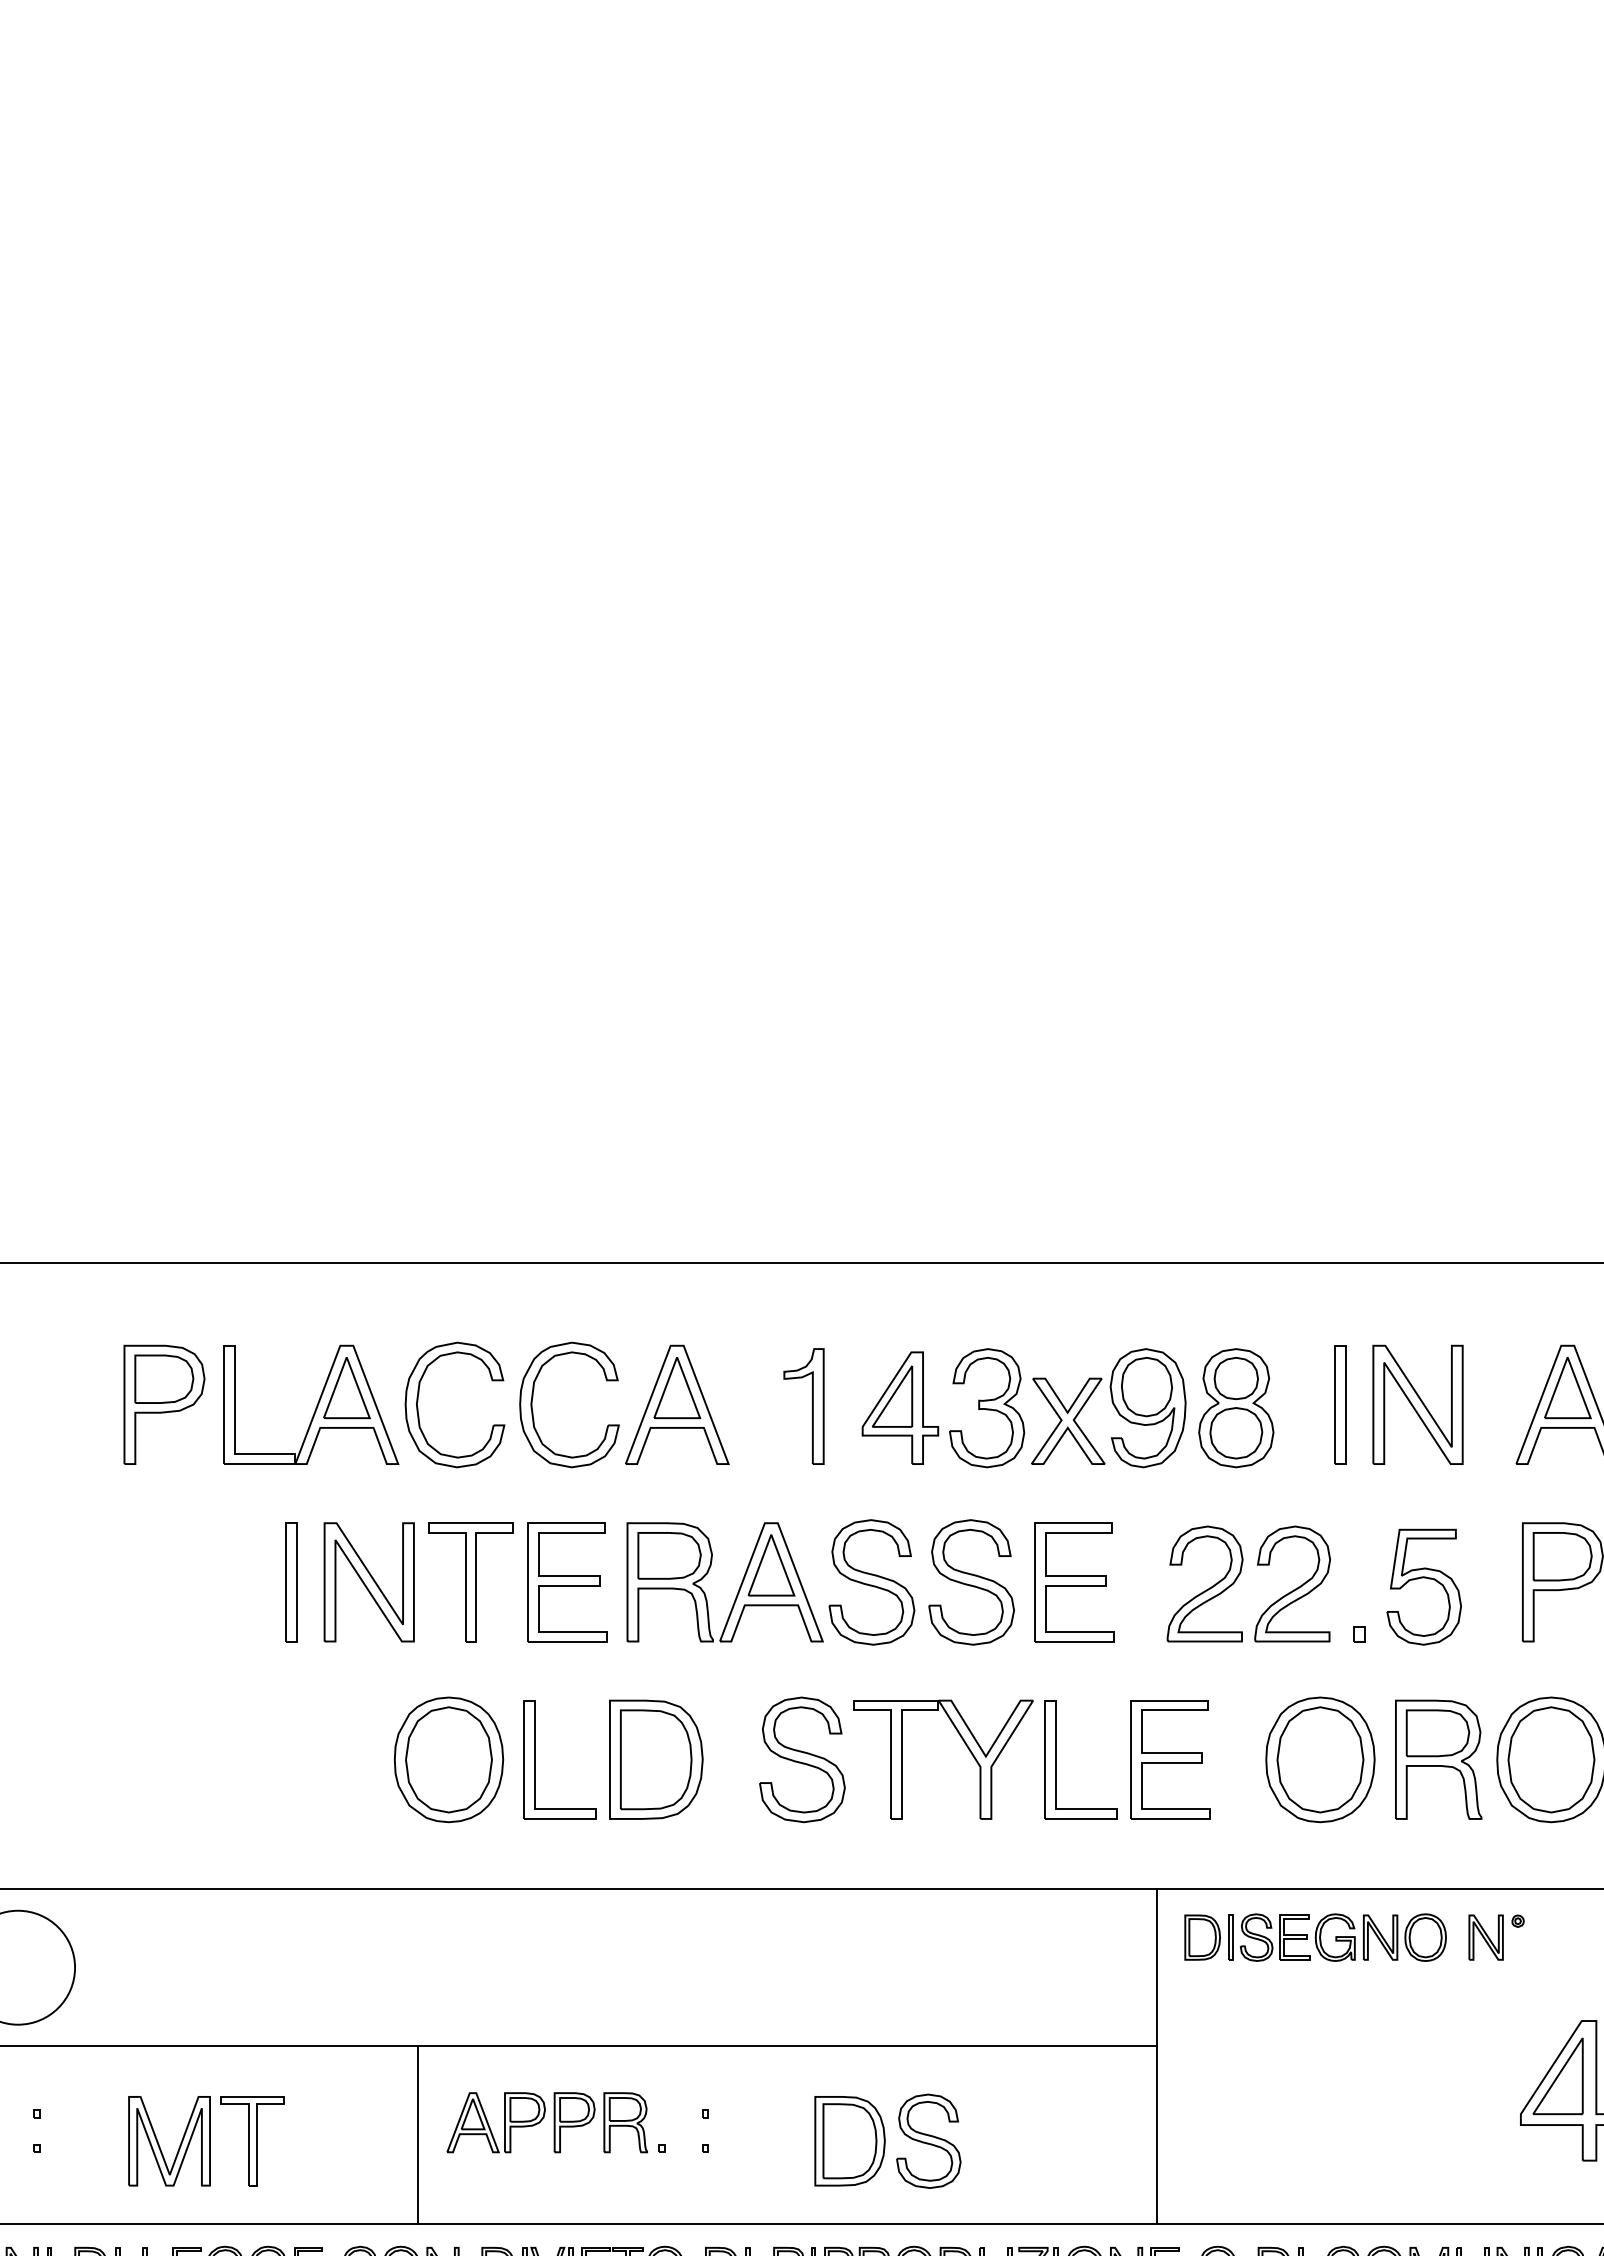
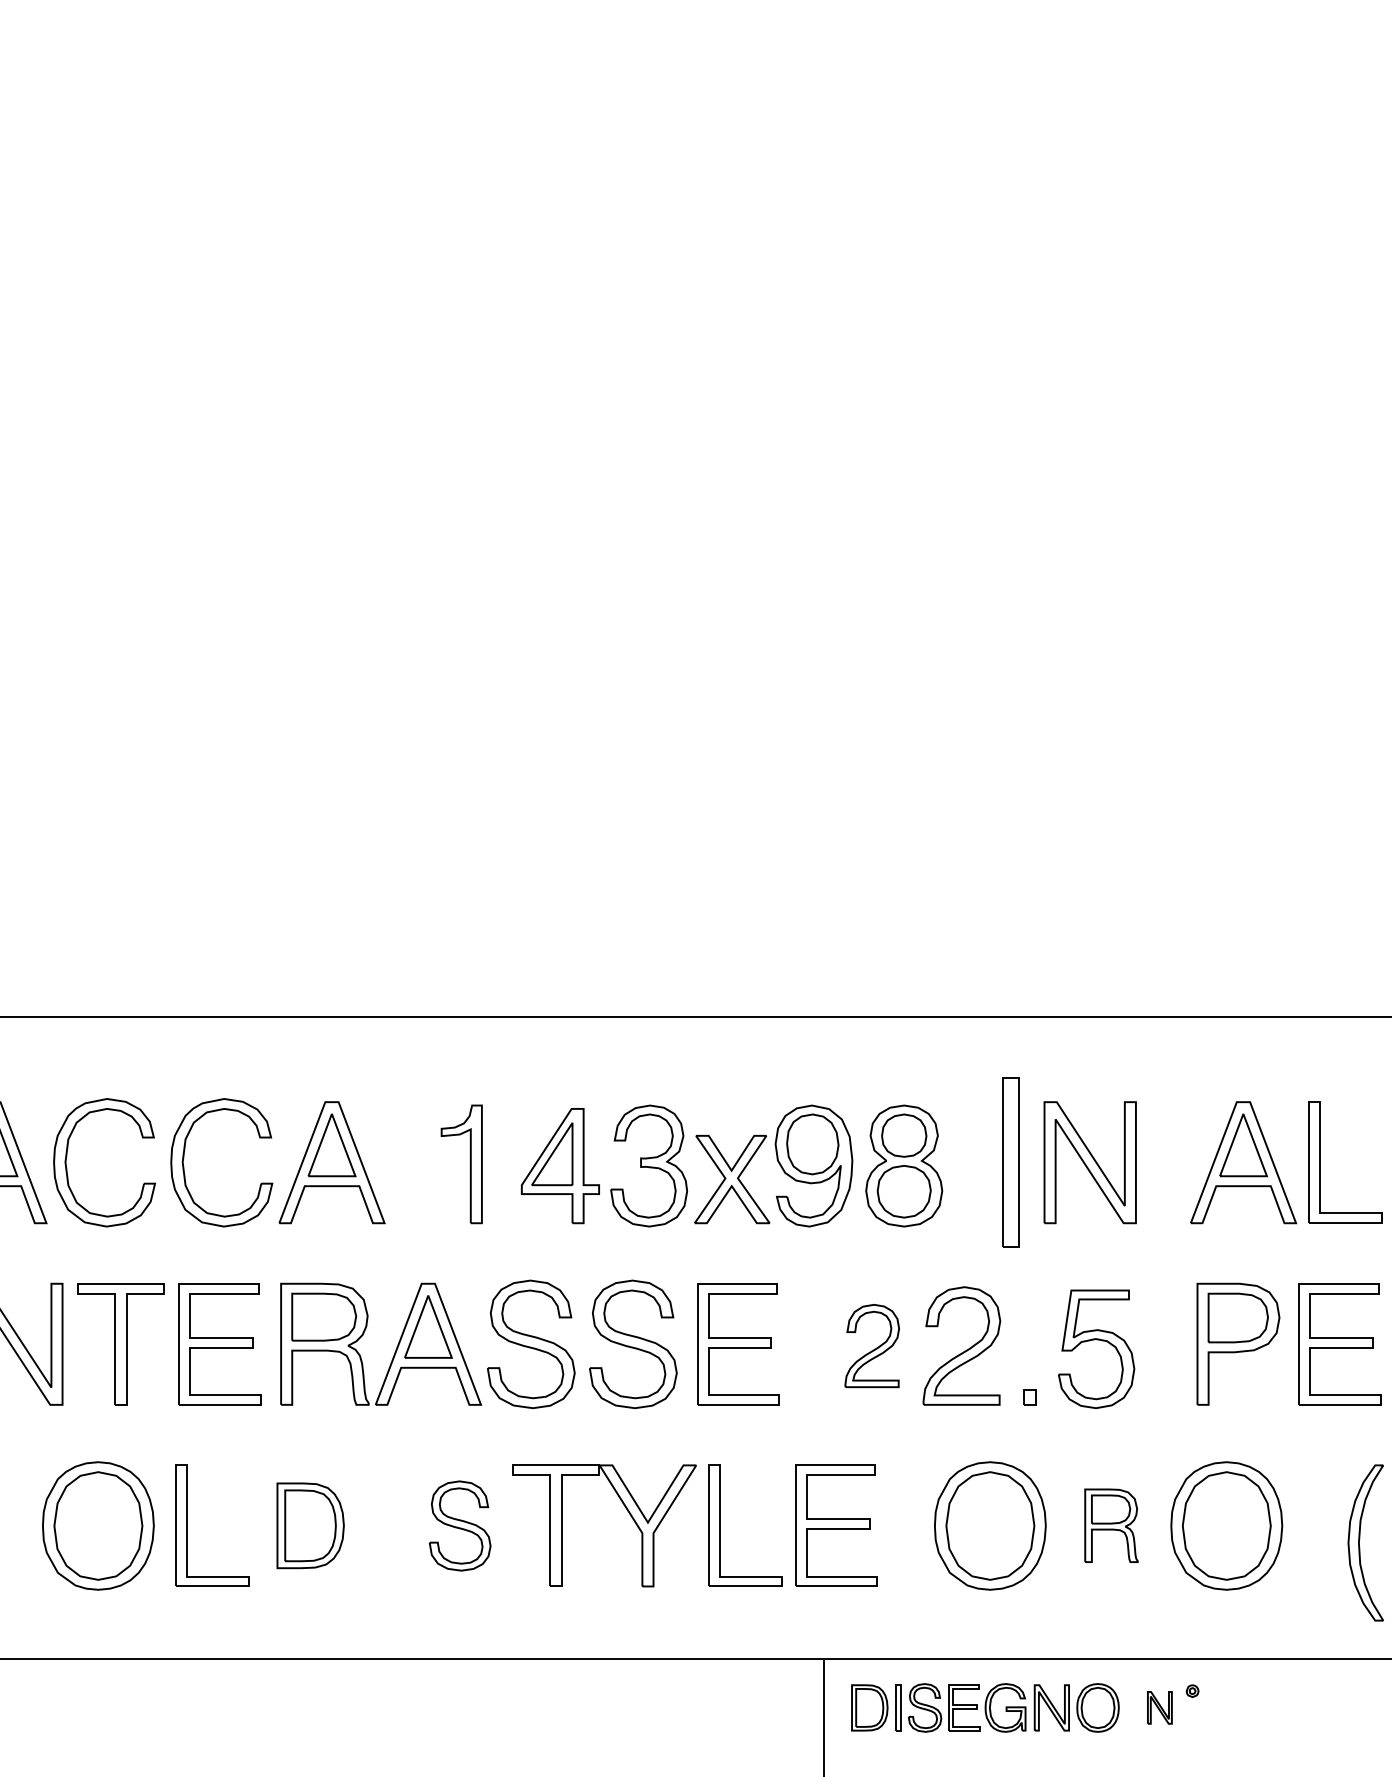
part: (1340, 1404) -> (1010, 1162), size x1.4
part: (1204, 1583) -> (871, 1345), size x0.7
part: (656, 1759) -> (310, 1525), size x0.7
part: (802, 1759) -> (460, 1525), size x0.7
part: (1438, 1759) -> (1111, 1525), size x0.6
part: (1485, 1937) -> (1159, 1707), size x0.7

